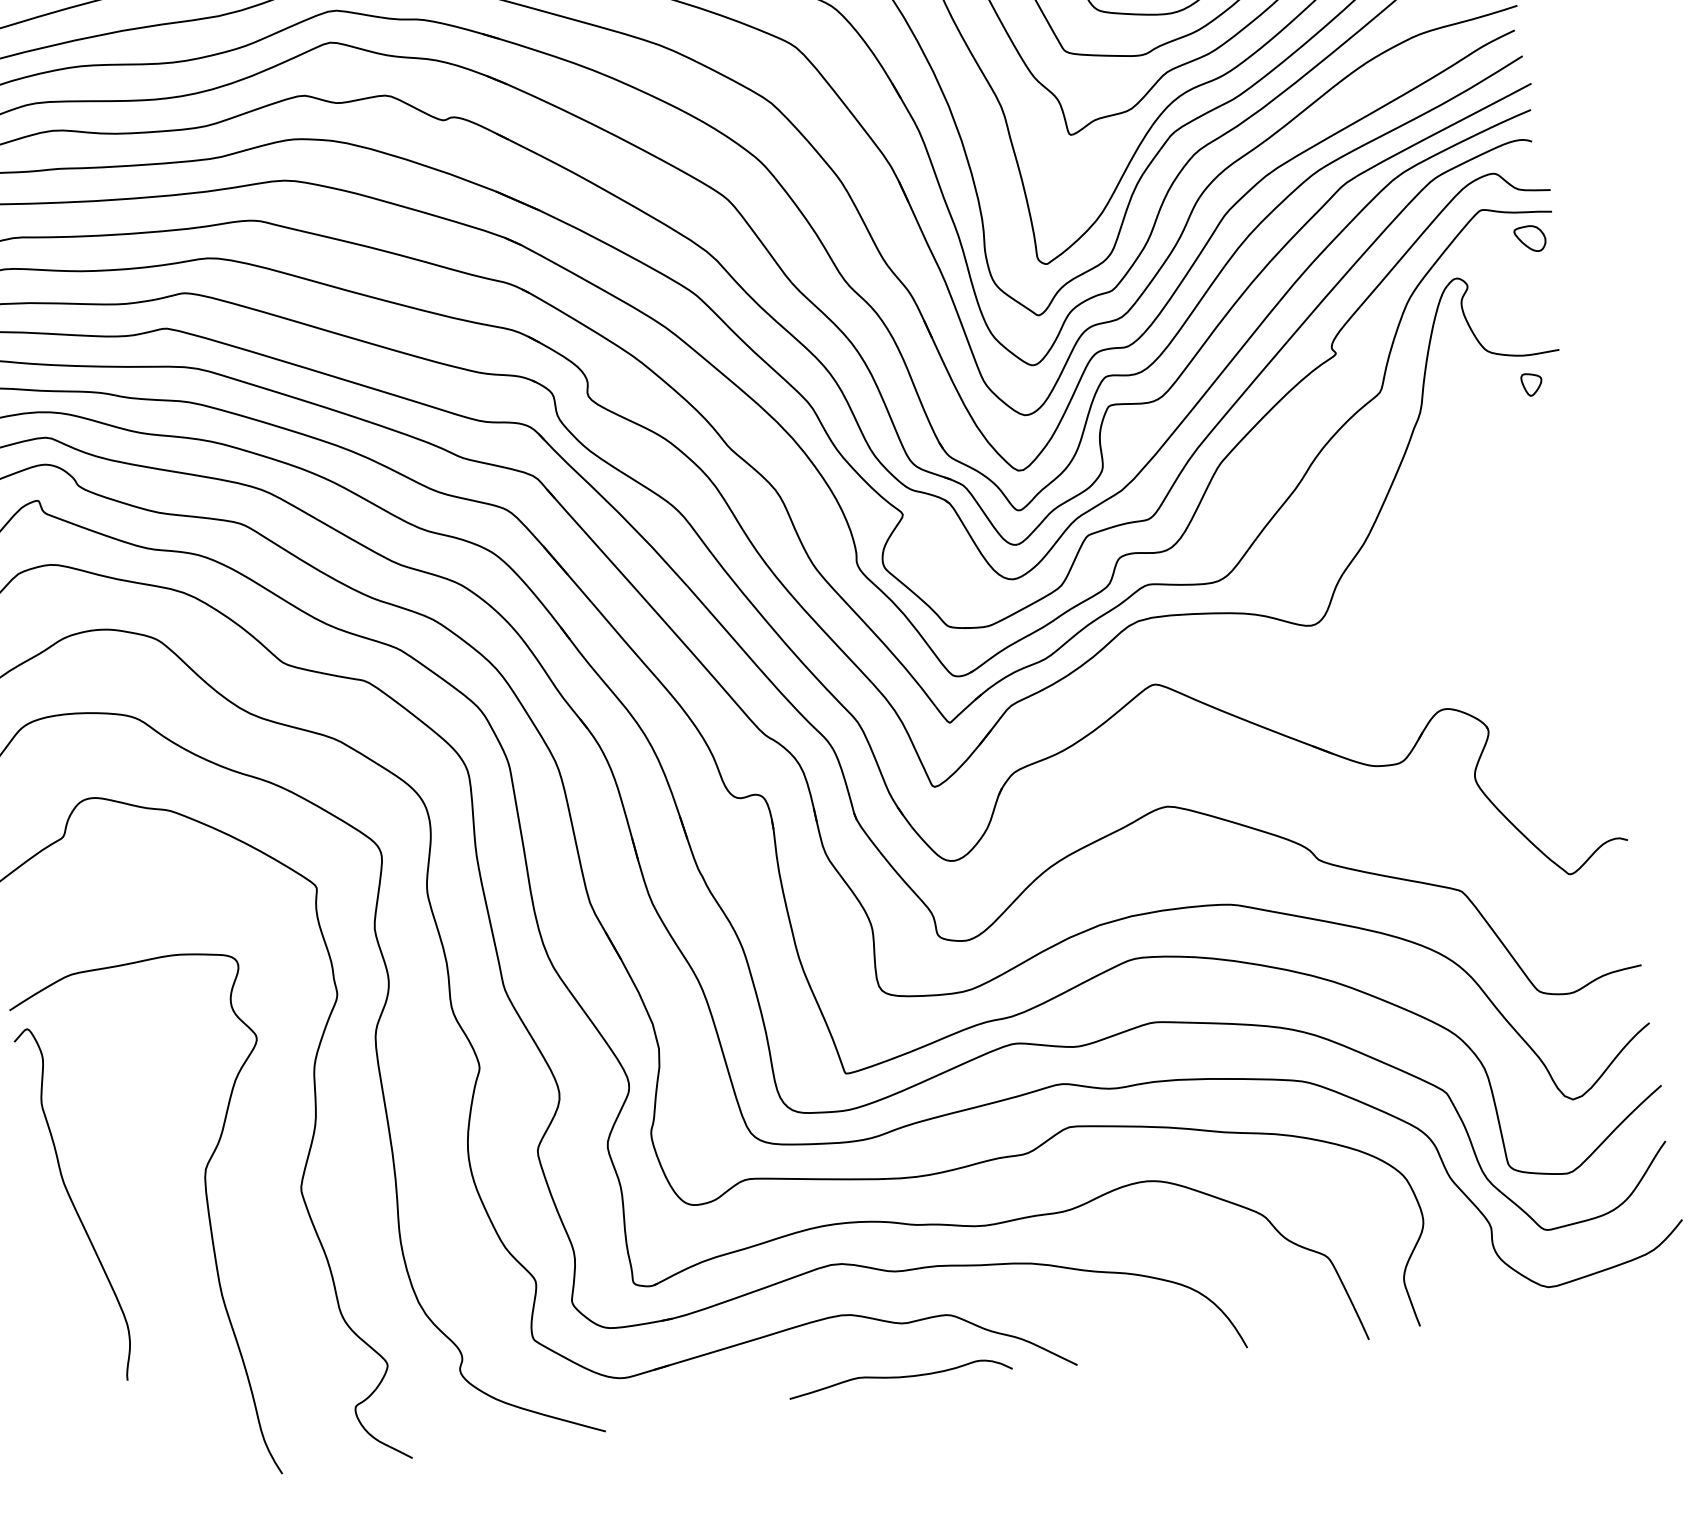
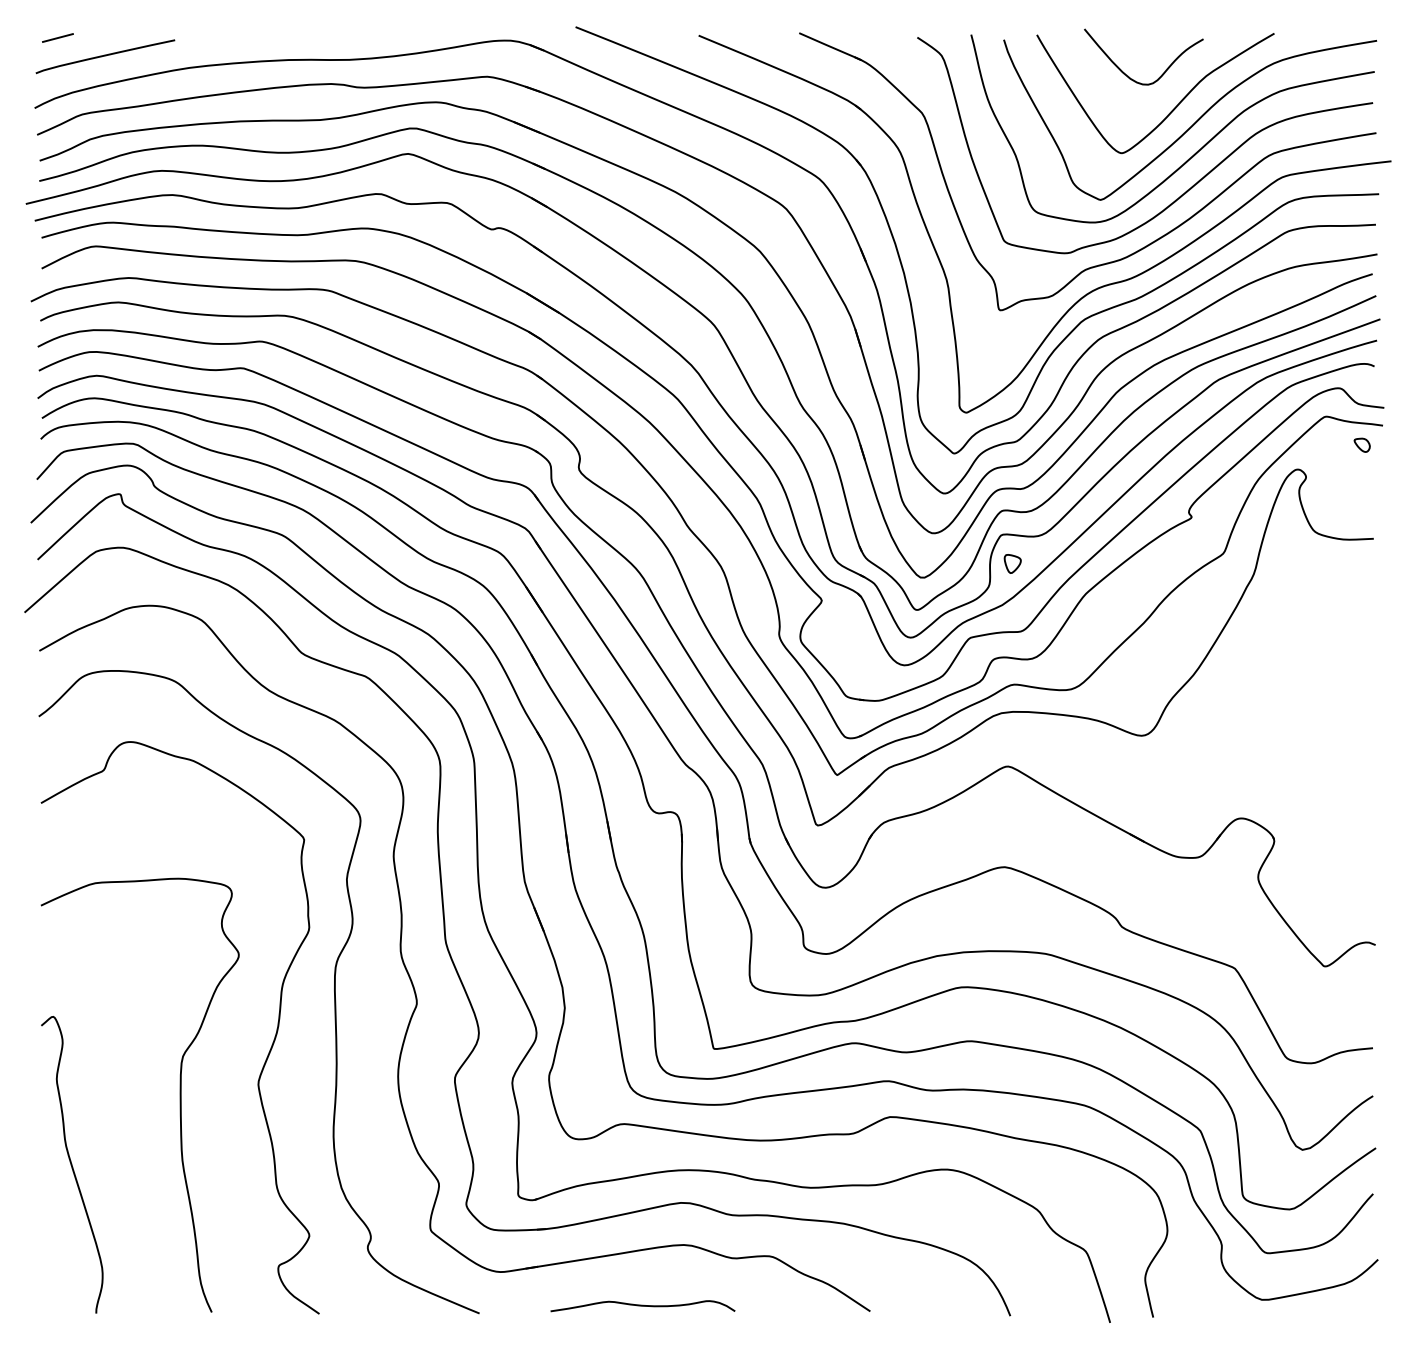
part: (1529, 237) -> (1361, 444), size x0.62
part: (1531, 383) -> (1012, 563), moved
curve: (74, 1204) -> (72, 1164), moved
curve: (899, 1378) -> (642, 1306), moved

